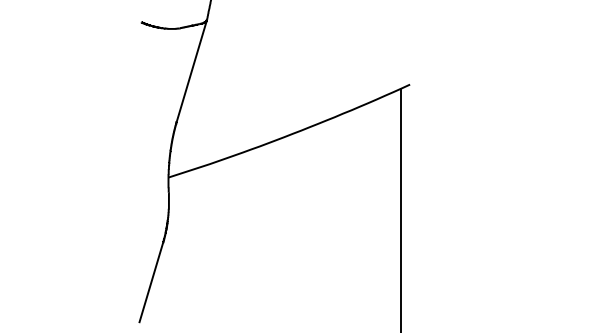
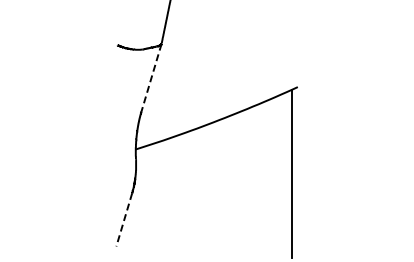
line: (191, 70) -> (151, 77), solid -> dashed
line: (151, 282) -> (124, 219), solid -> dashed

